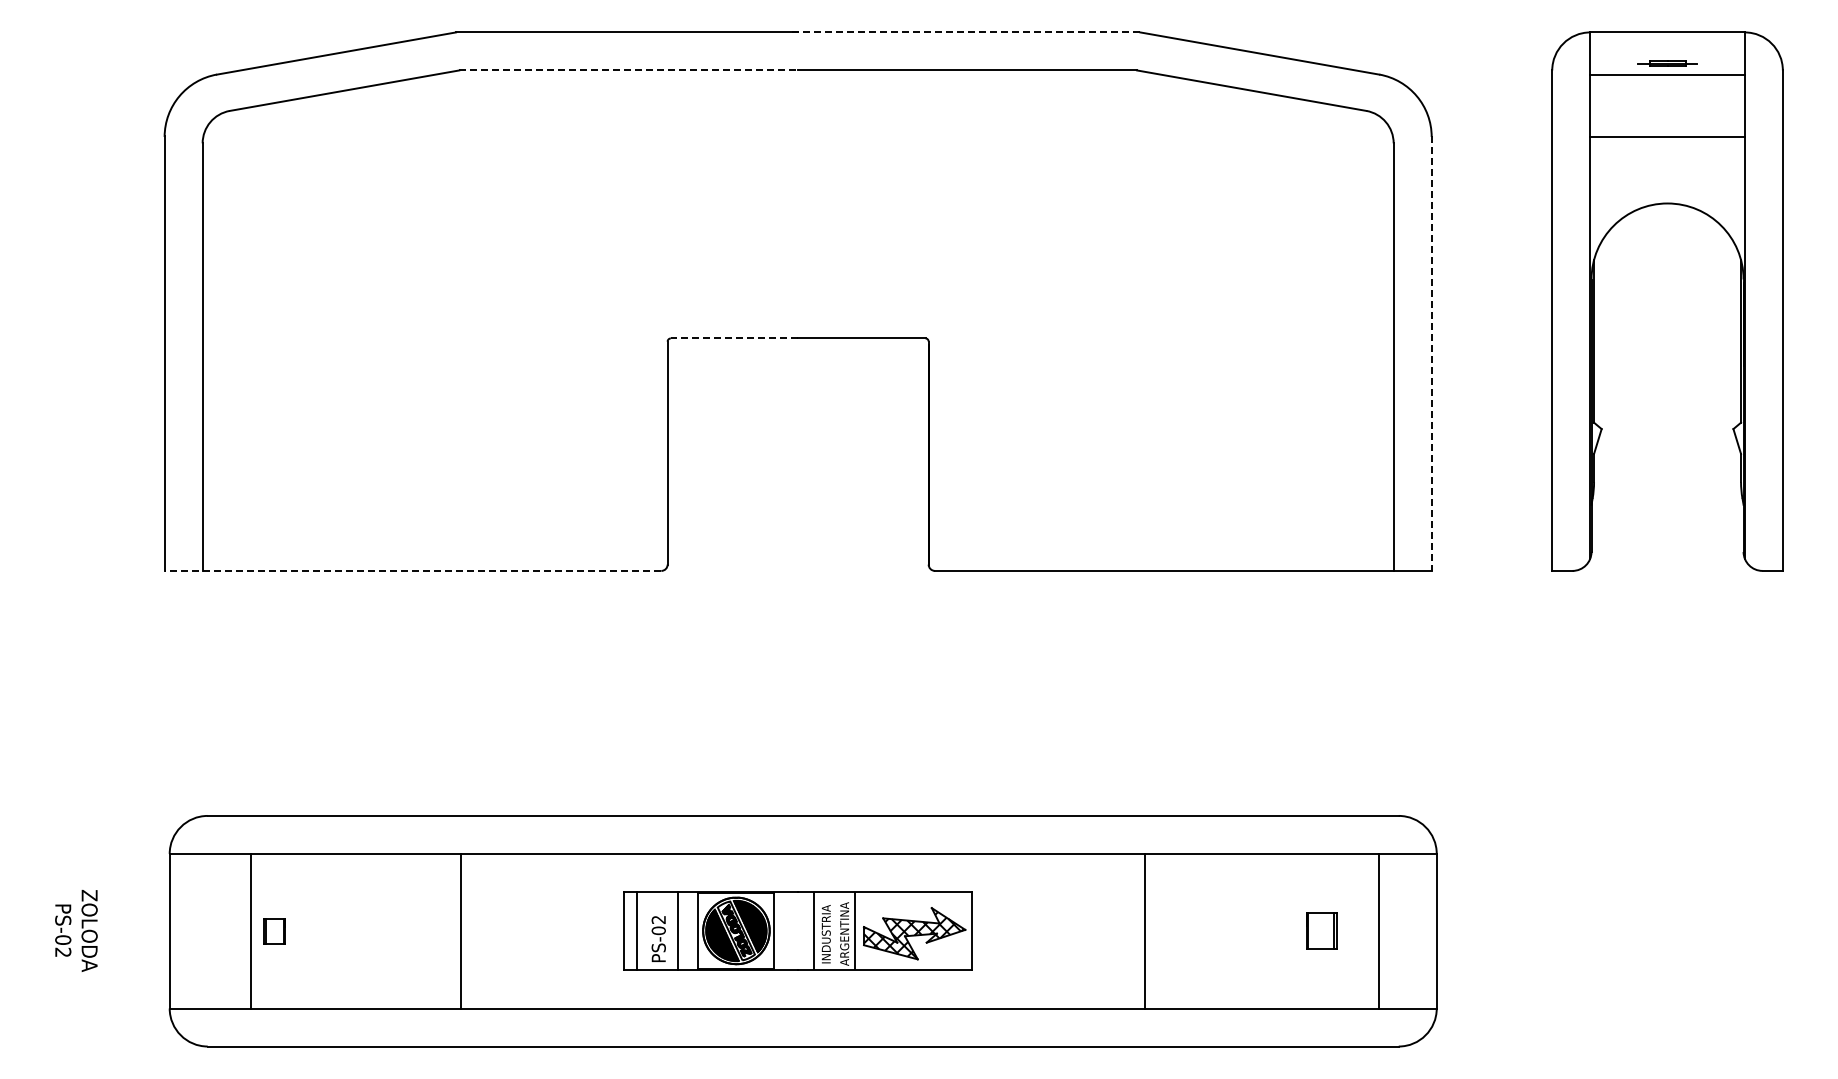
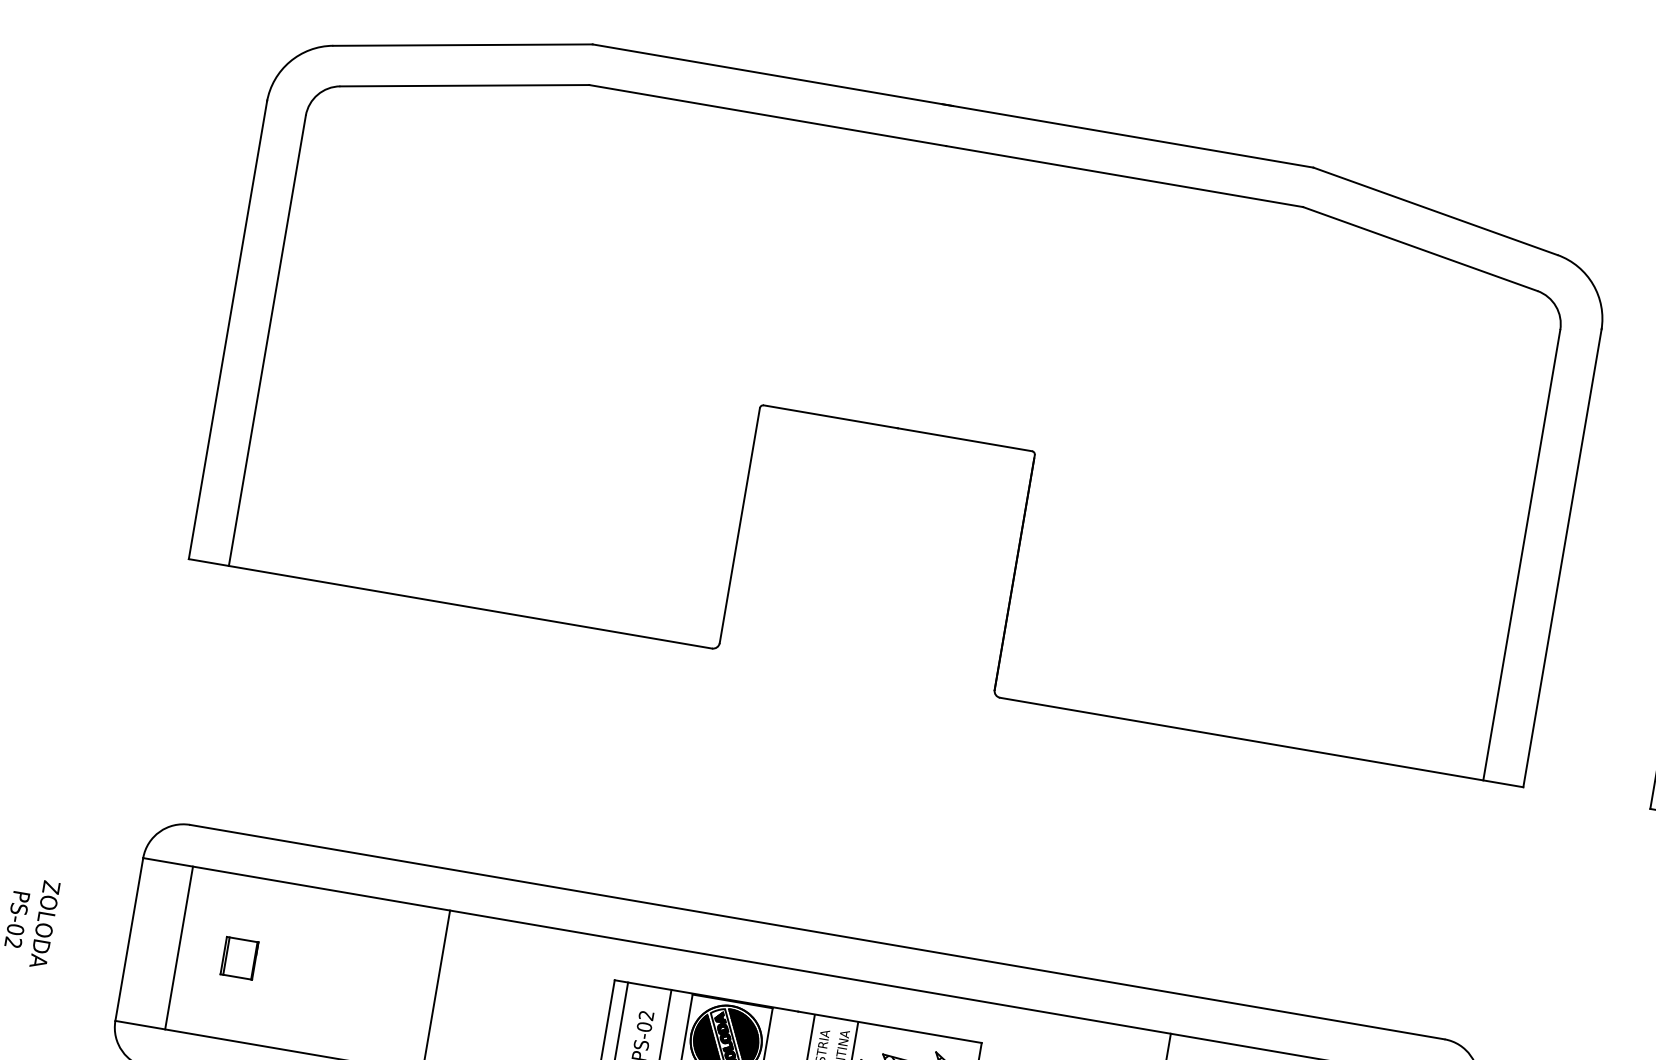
line: (963, 32) -> (1127, 135), dashed -> solid
line: (629, 70) -> (768, 115), dashed -> solid
line: (734, 338) -> (830, 416), dashed -> solid
line: (1431, 353) -> (1562, 558), dashed -> solid
line: (412, 570) -> (449, 603), dashed -> solid
line: (250, 930) -> (178, 947), moved
part: (273, 930) -> (238, 957), size x1.43

